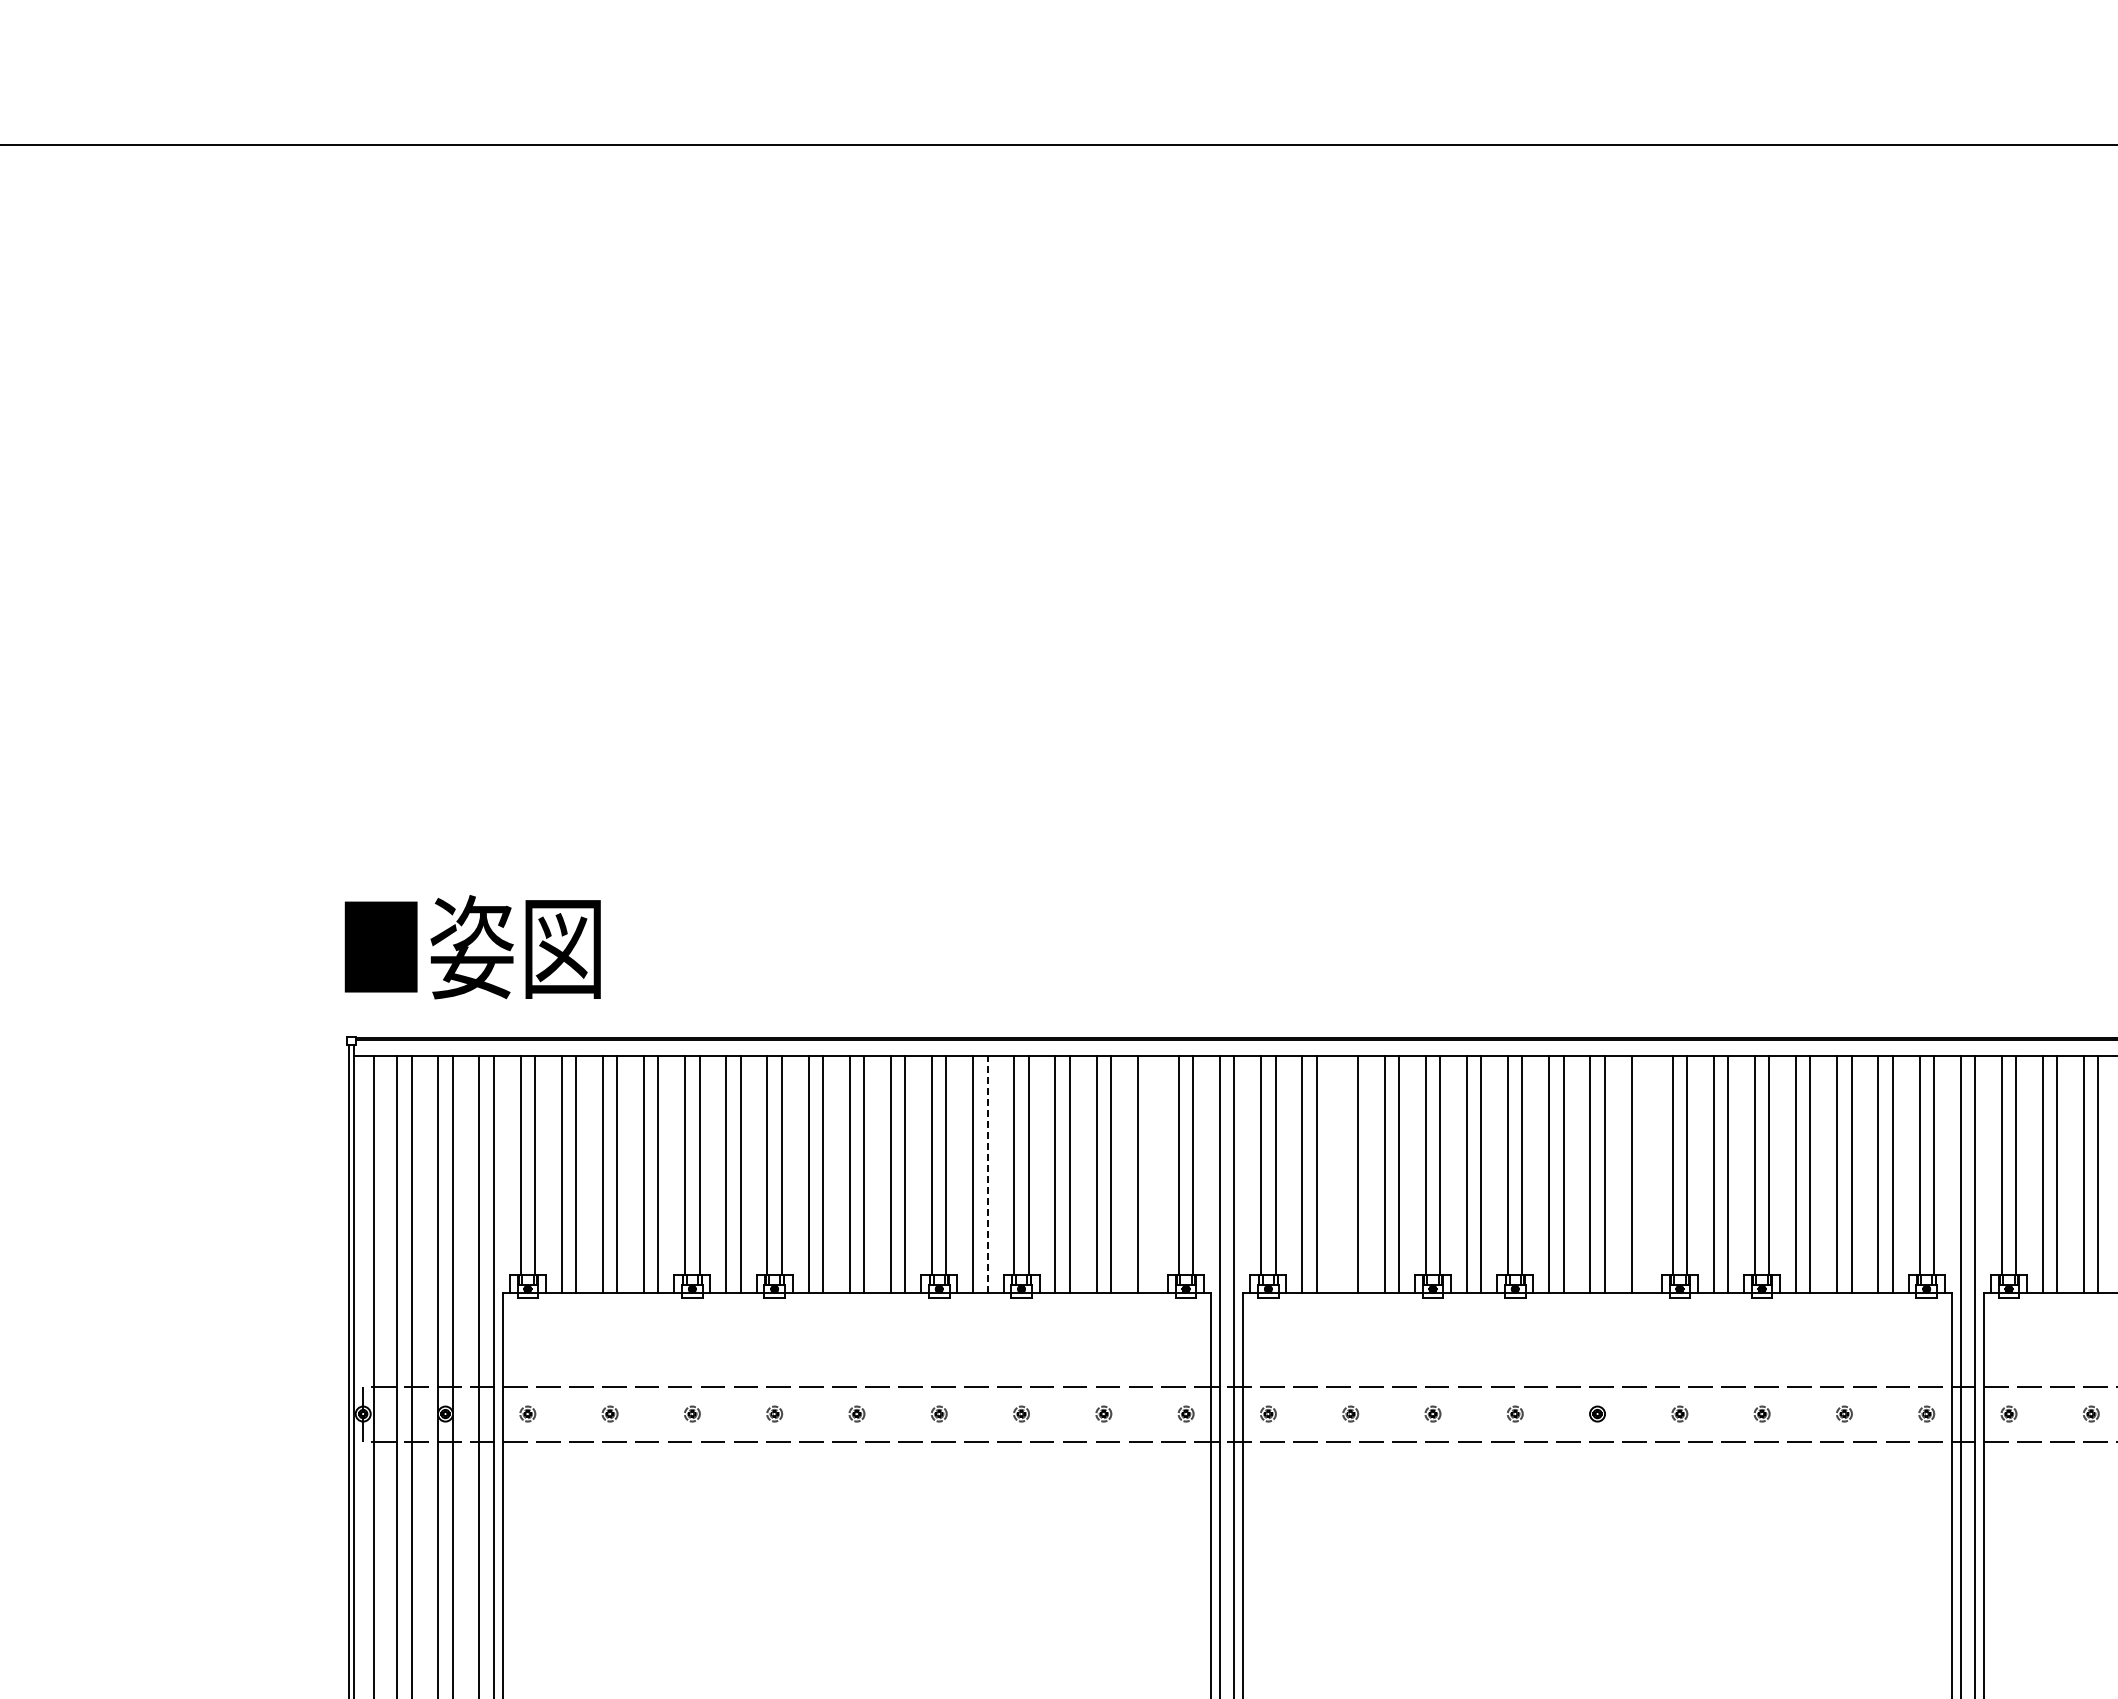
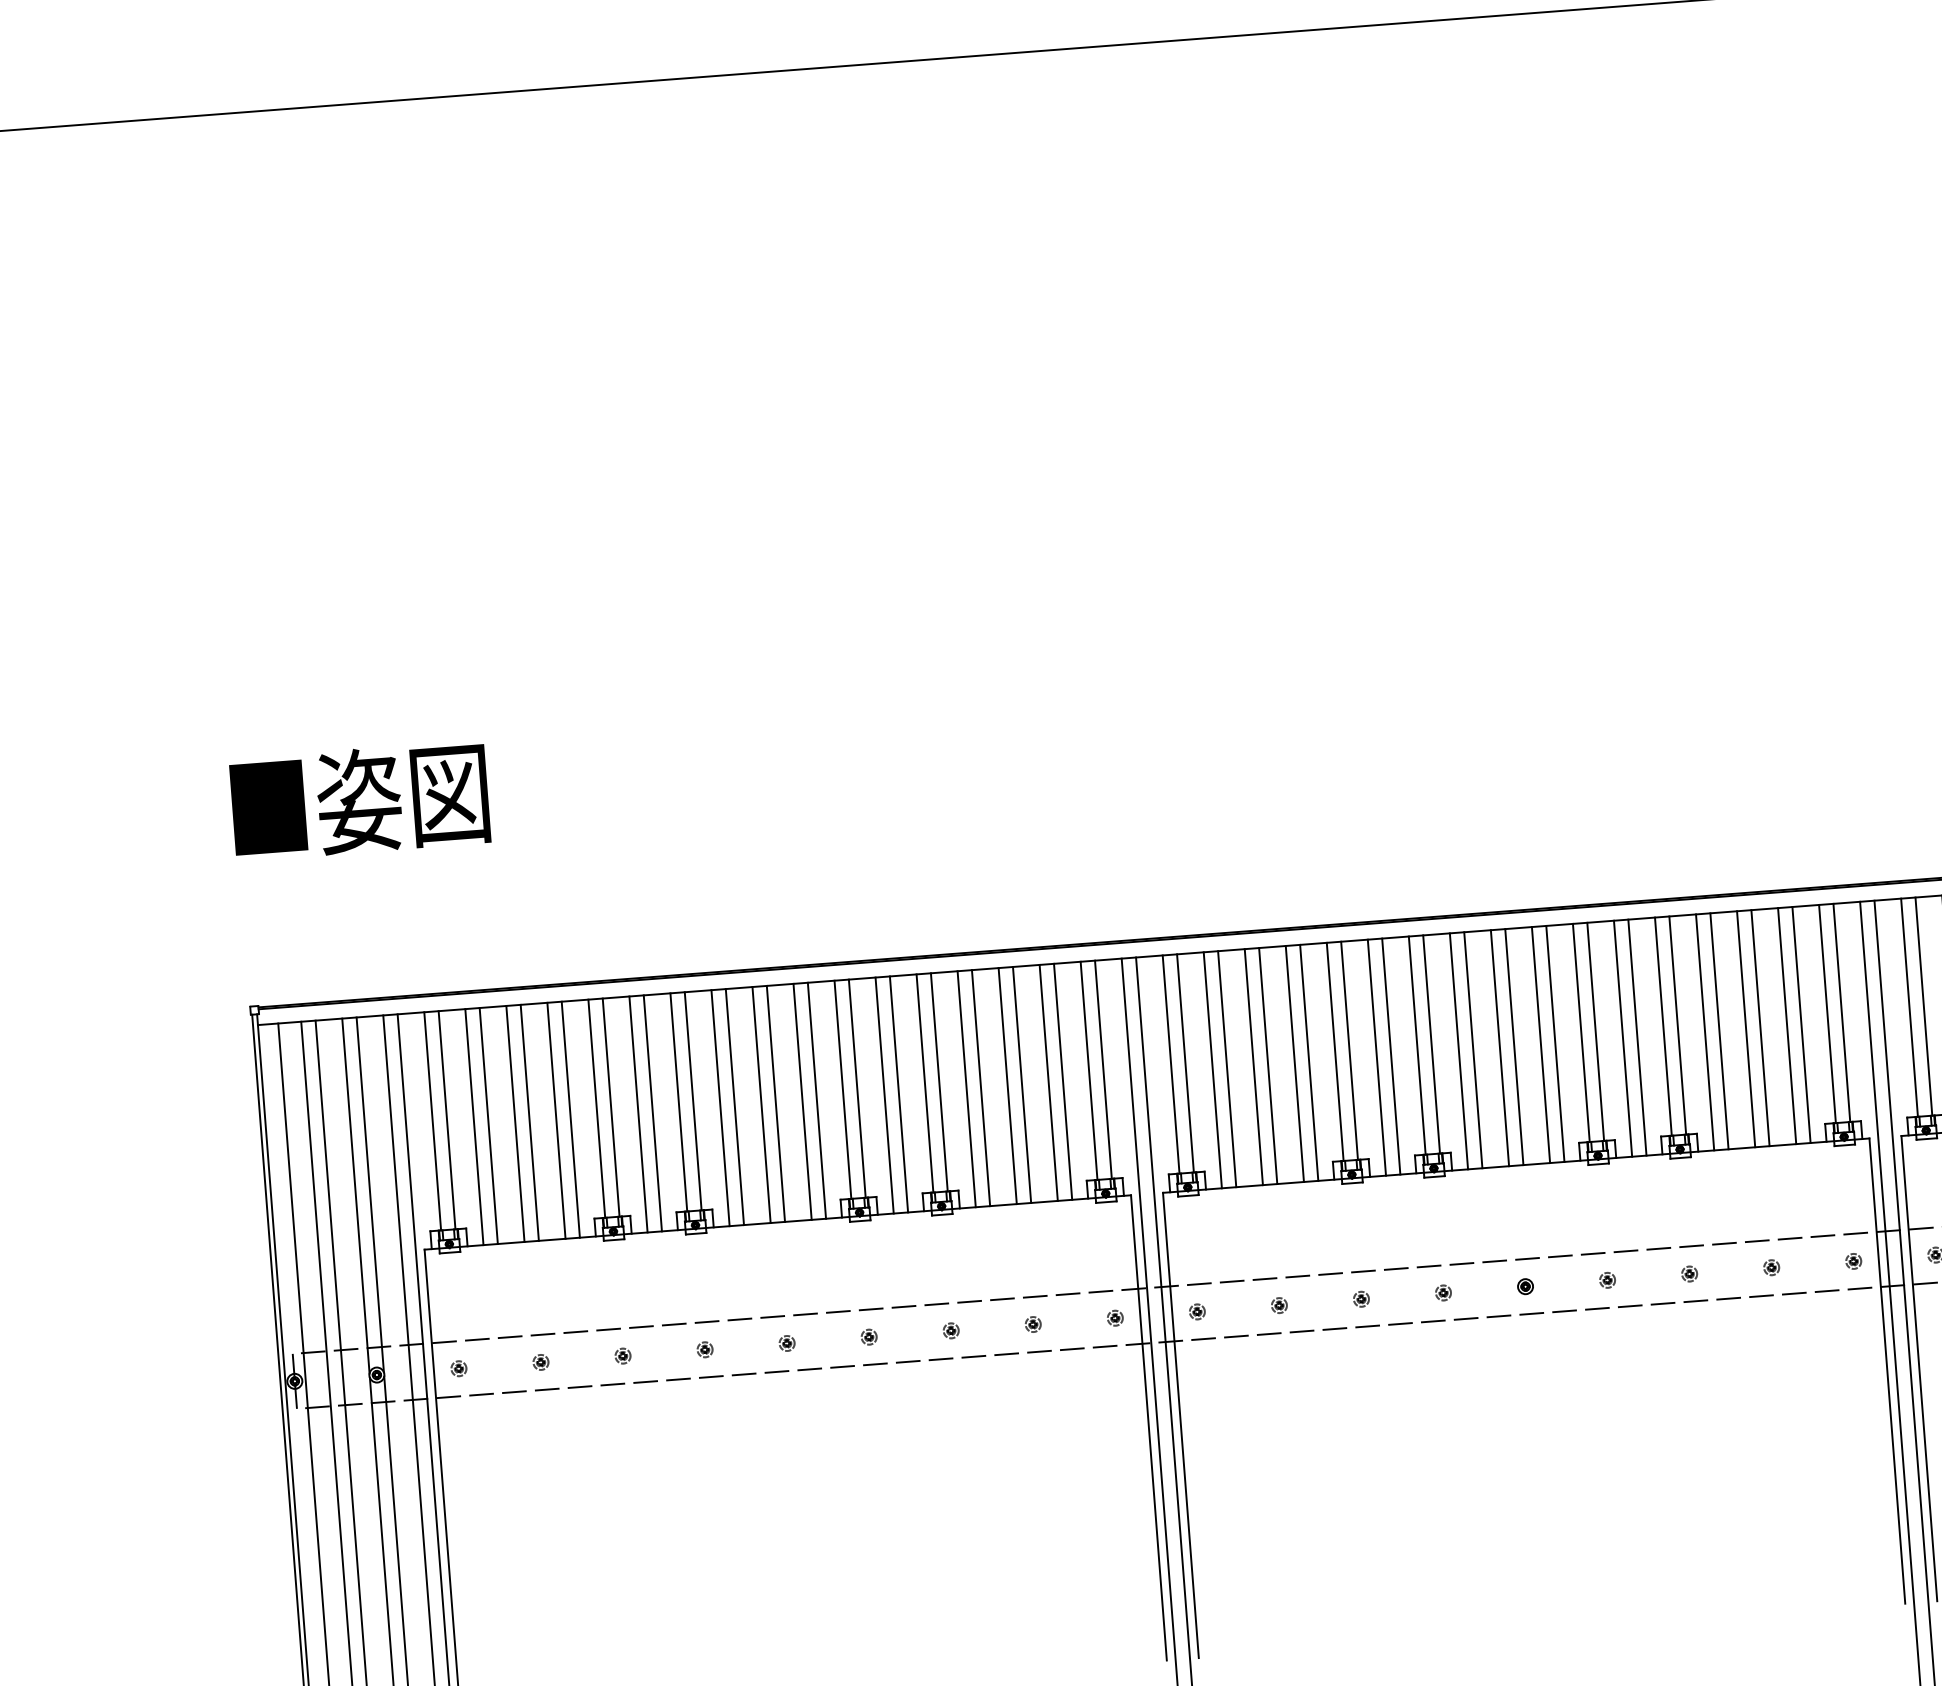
text: (472, 947) -> (359, 801), moved
line: (987, 1173) -> (898, 1093), dashed -> solid
line: (1152, 1173) -> (1063, 1080), added
line: (1343, 1173) -> (1253, 1066), added
line: (1645, 1173) -> (1554, 1043), added

